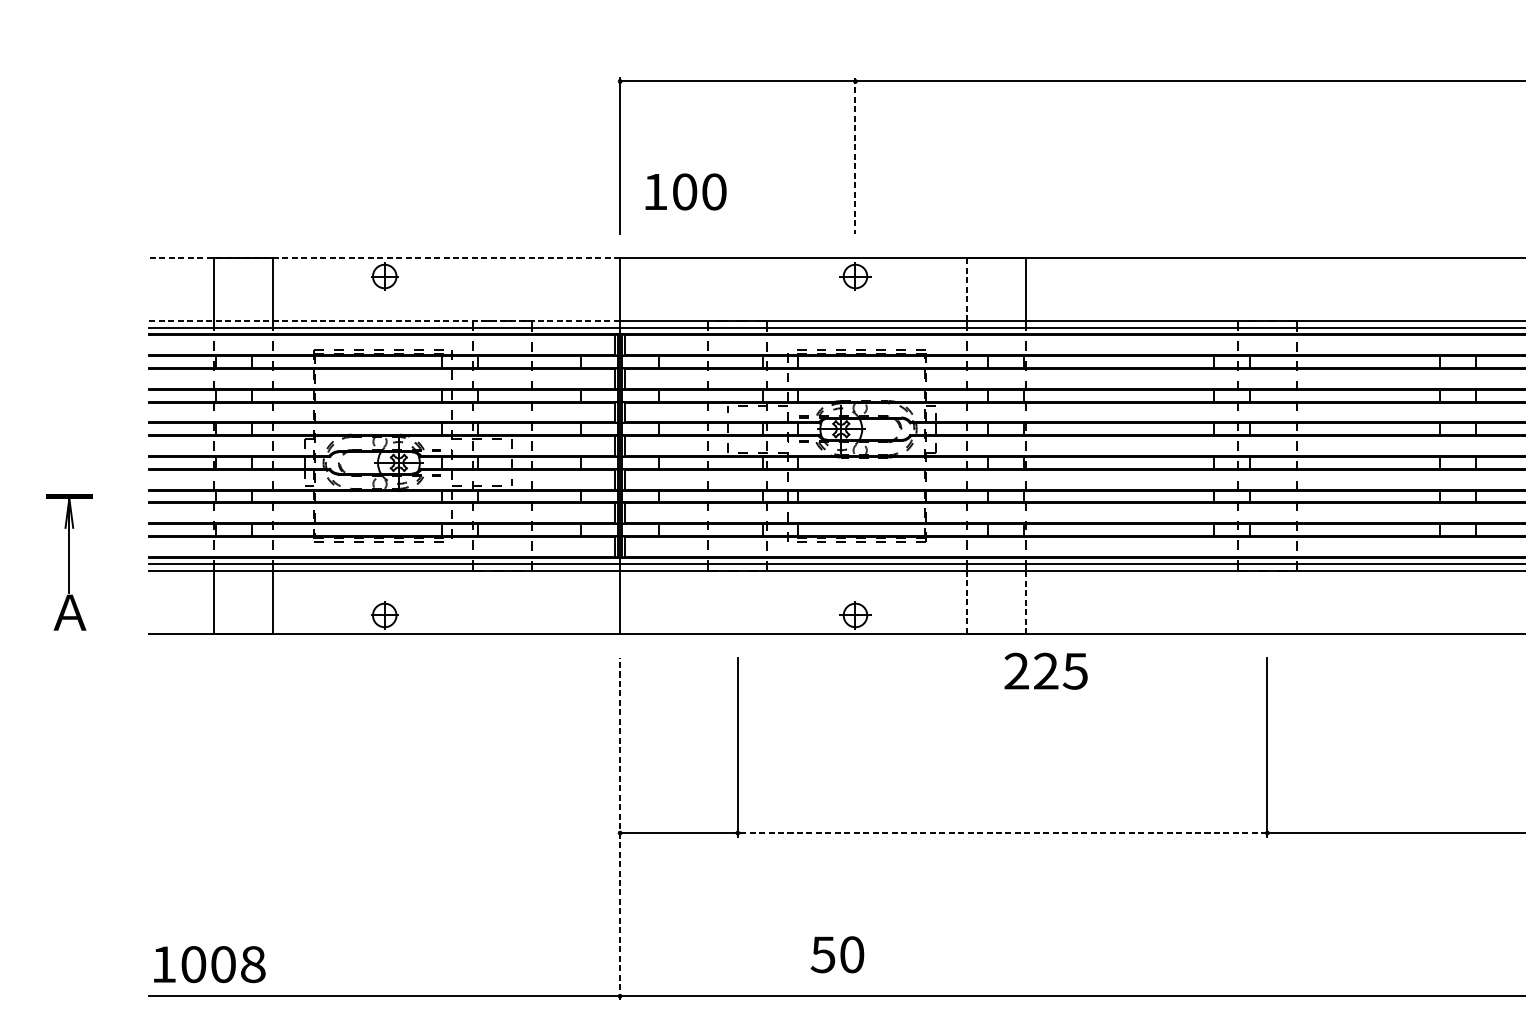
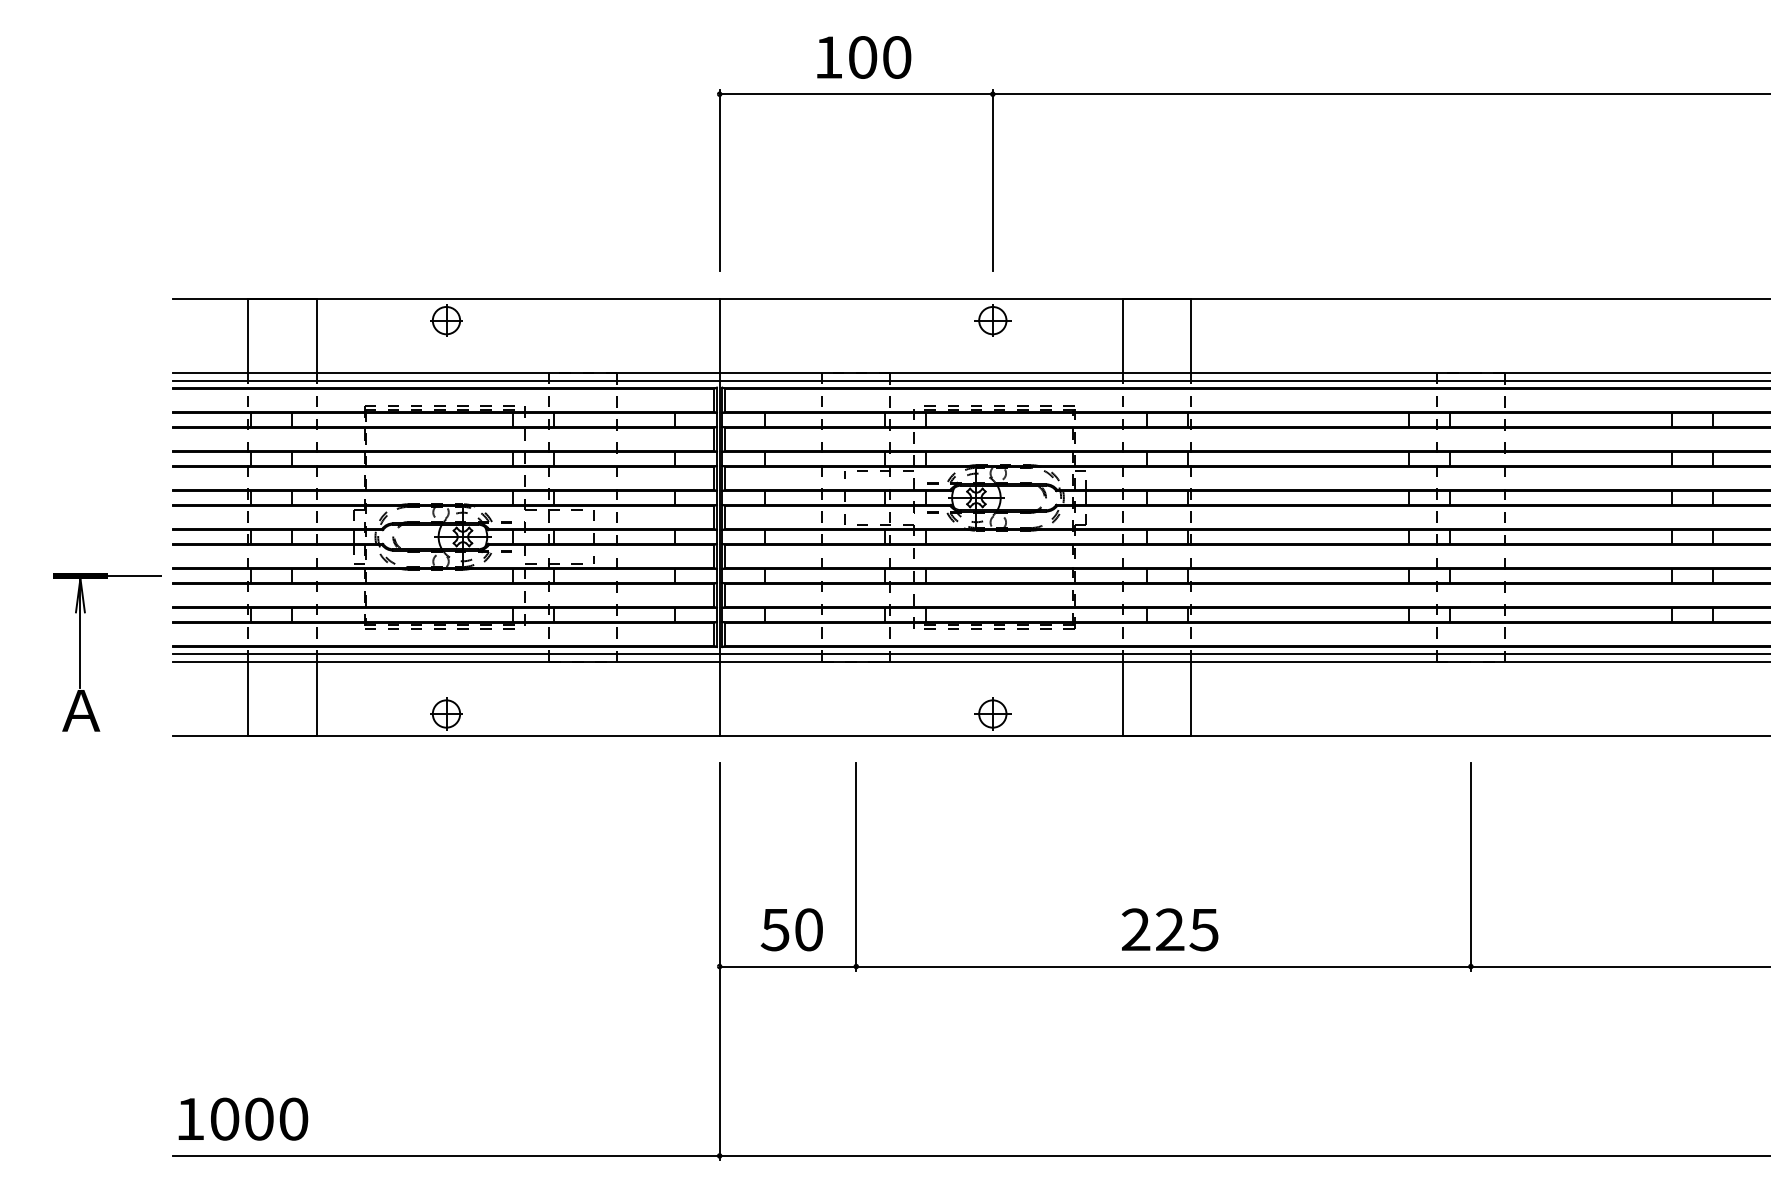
line: (855, 155) -> (992, 180), dashed -> solid
text: (686, 191) -> (864, 57), moved
line: (384, 257) -> (446, 298), dashed -> solid
line: (967, 289) -> (1122, 335), dashed -> solid
line: (385, 321) -> (447, 372), dashed -> solid
line: (115, 496) -> (134, 575), added
line: (967, 602) -> (1122, 698), dashed -> solid
line: (1025, 602) -> (1190, 698), dashed -> solid
text: (1046, 671) -> (1170, 929), moved
line: (619, 828) -> (719, 961), dashed -> solid
line: (1002, 832) -> (1163, 966), dashed -> solid
text: (837, 954) -> (791, 929), moved
text: (252, 963) -> (293, 1118), 1008 -> 1000

